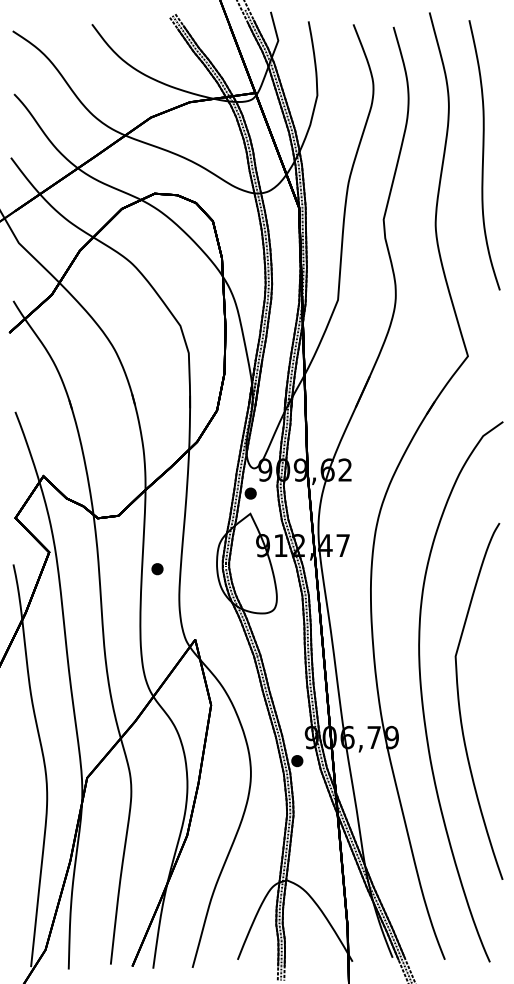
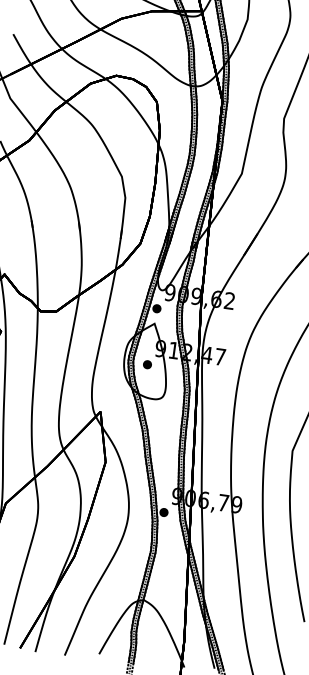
part: (157, 569) -> (147, 364), moved

